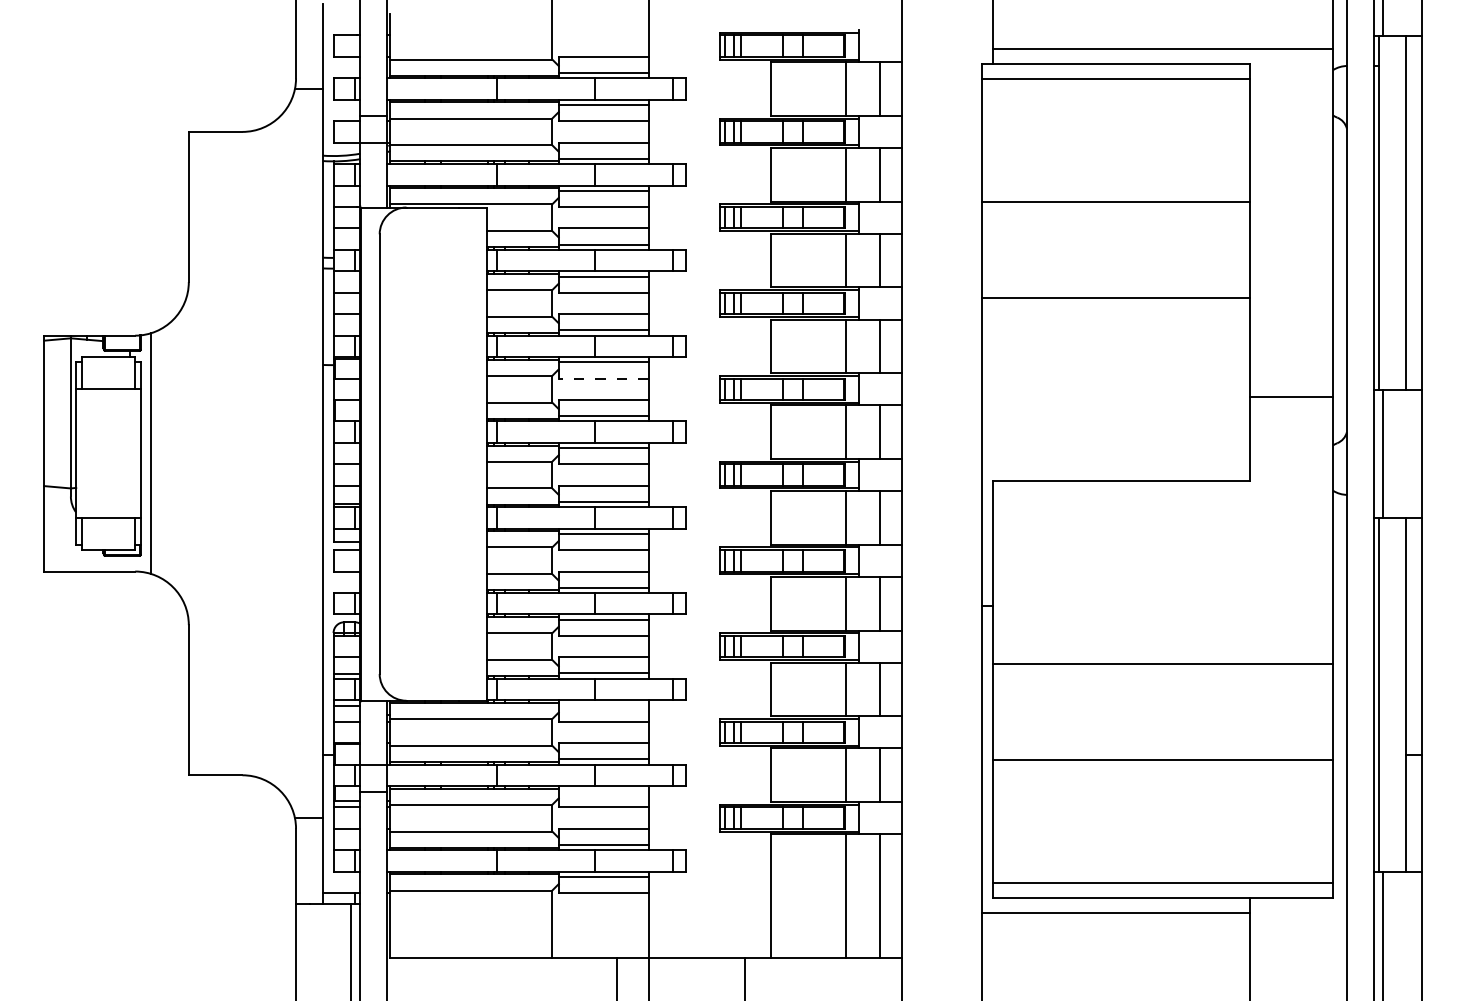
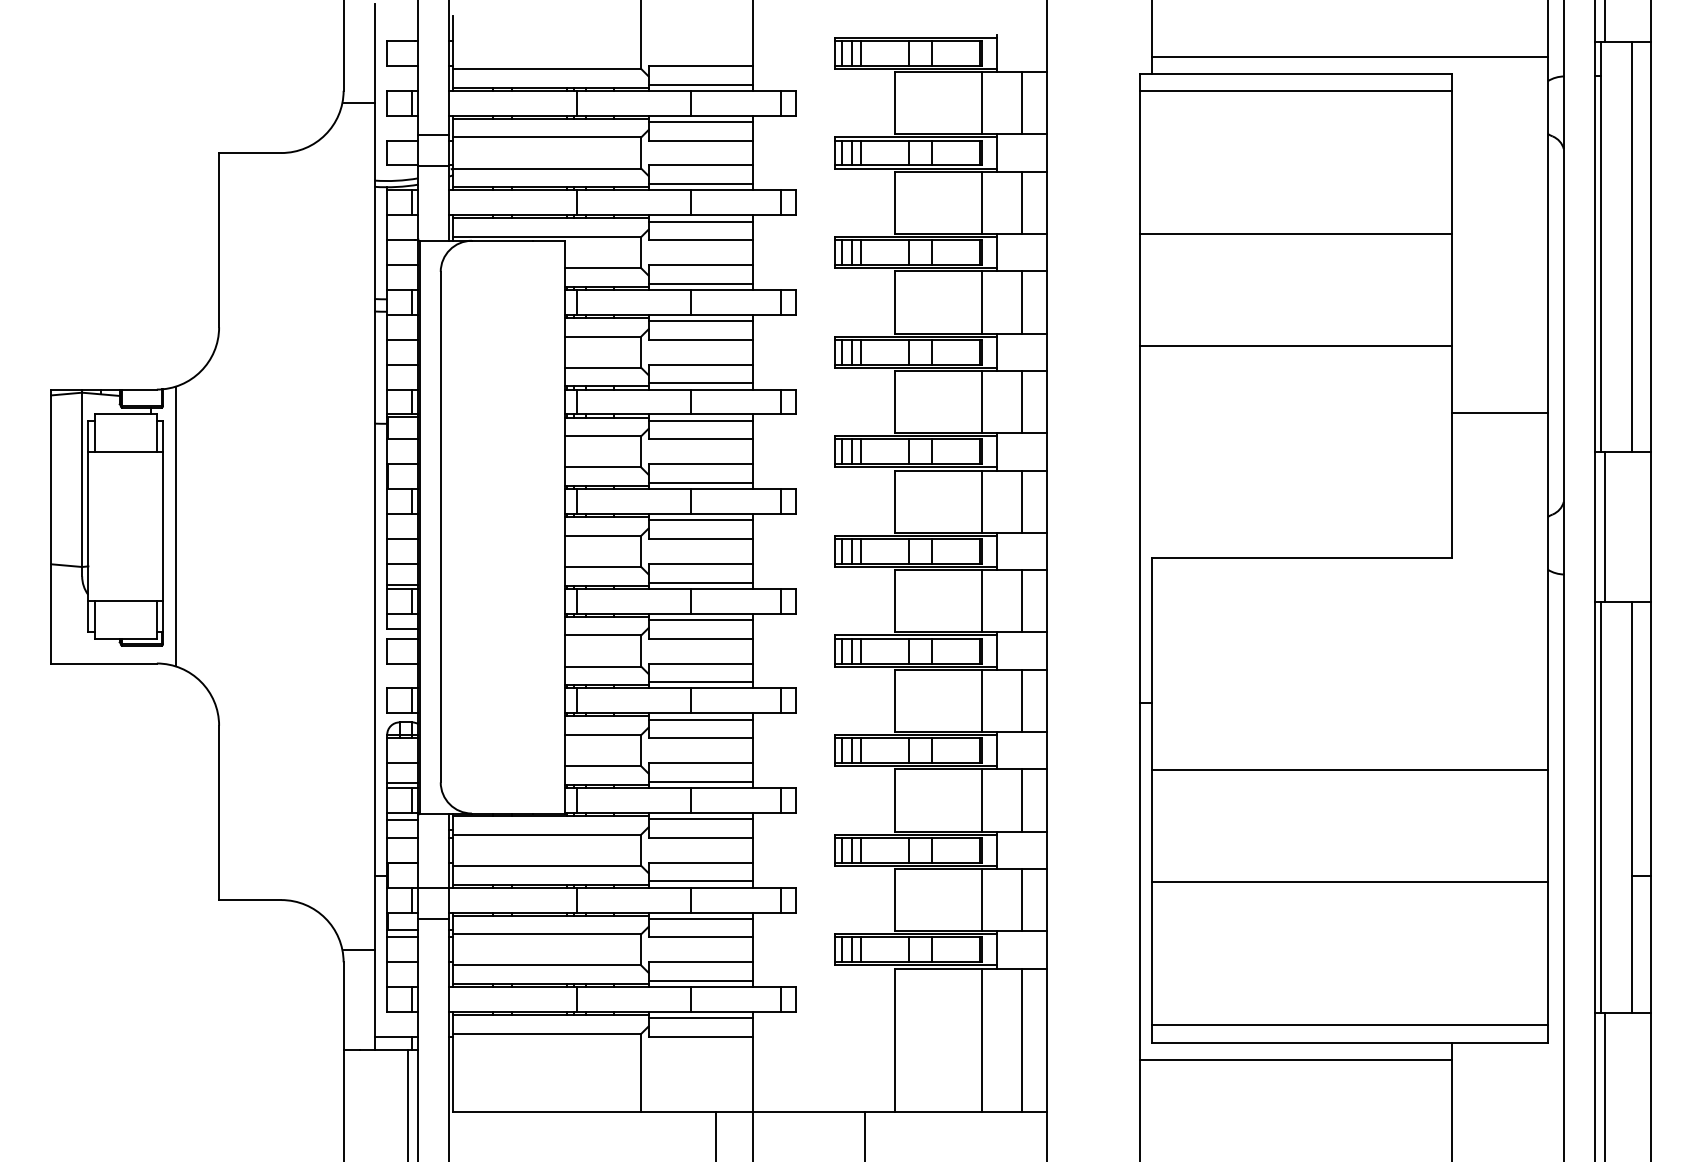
line: (603, 378) -> (700, 439), dashed -> solid
line: (1291, 397) -> (1499, 413), moved
line: (603, 705) -> (700, 819), added
line: (603, 791) -> (700, 918), added

